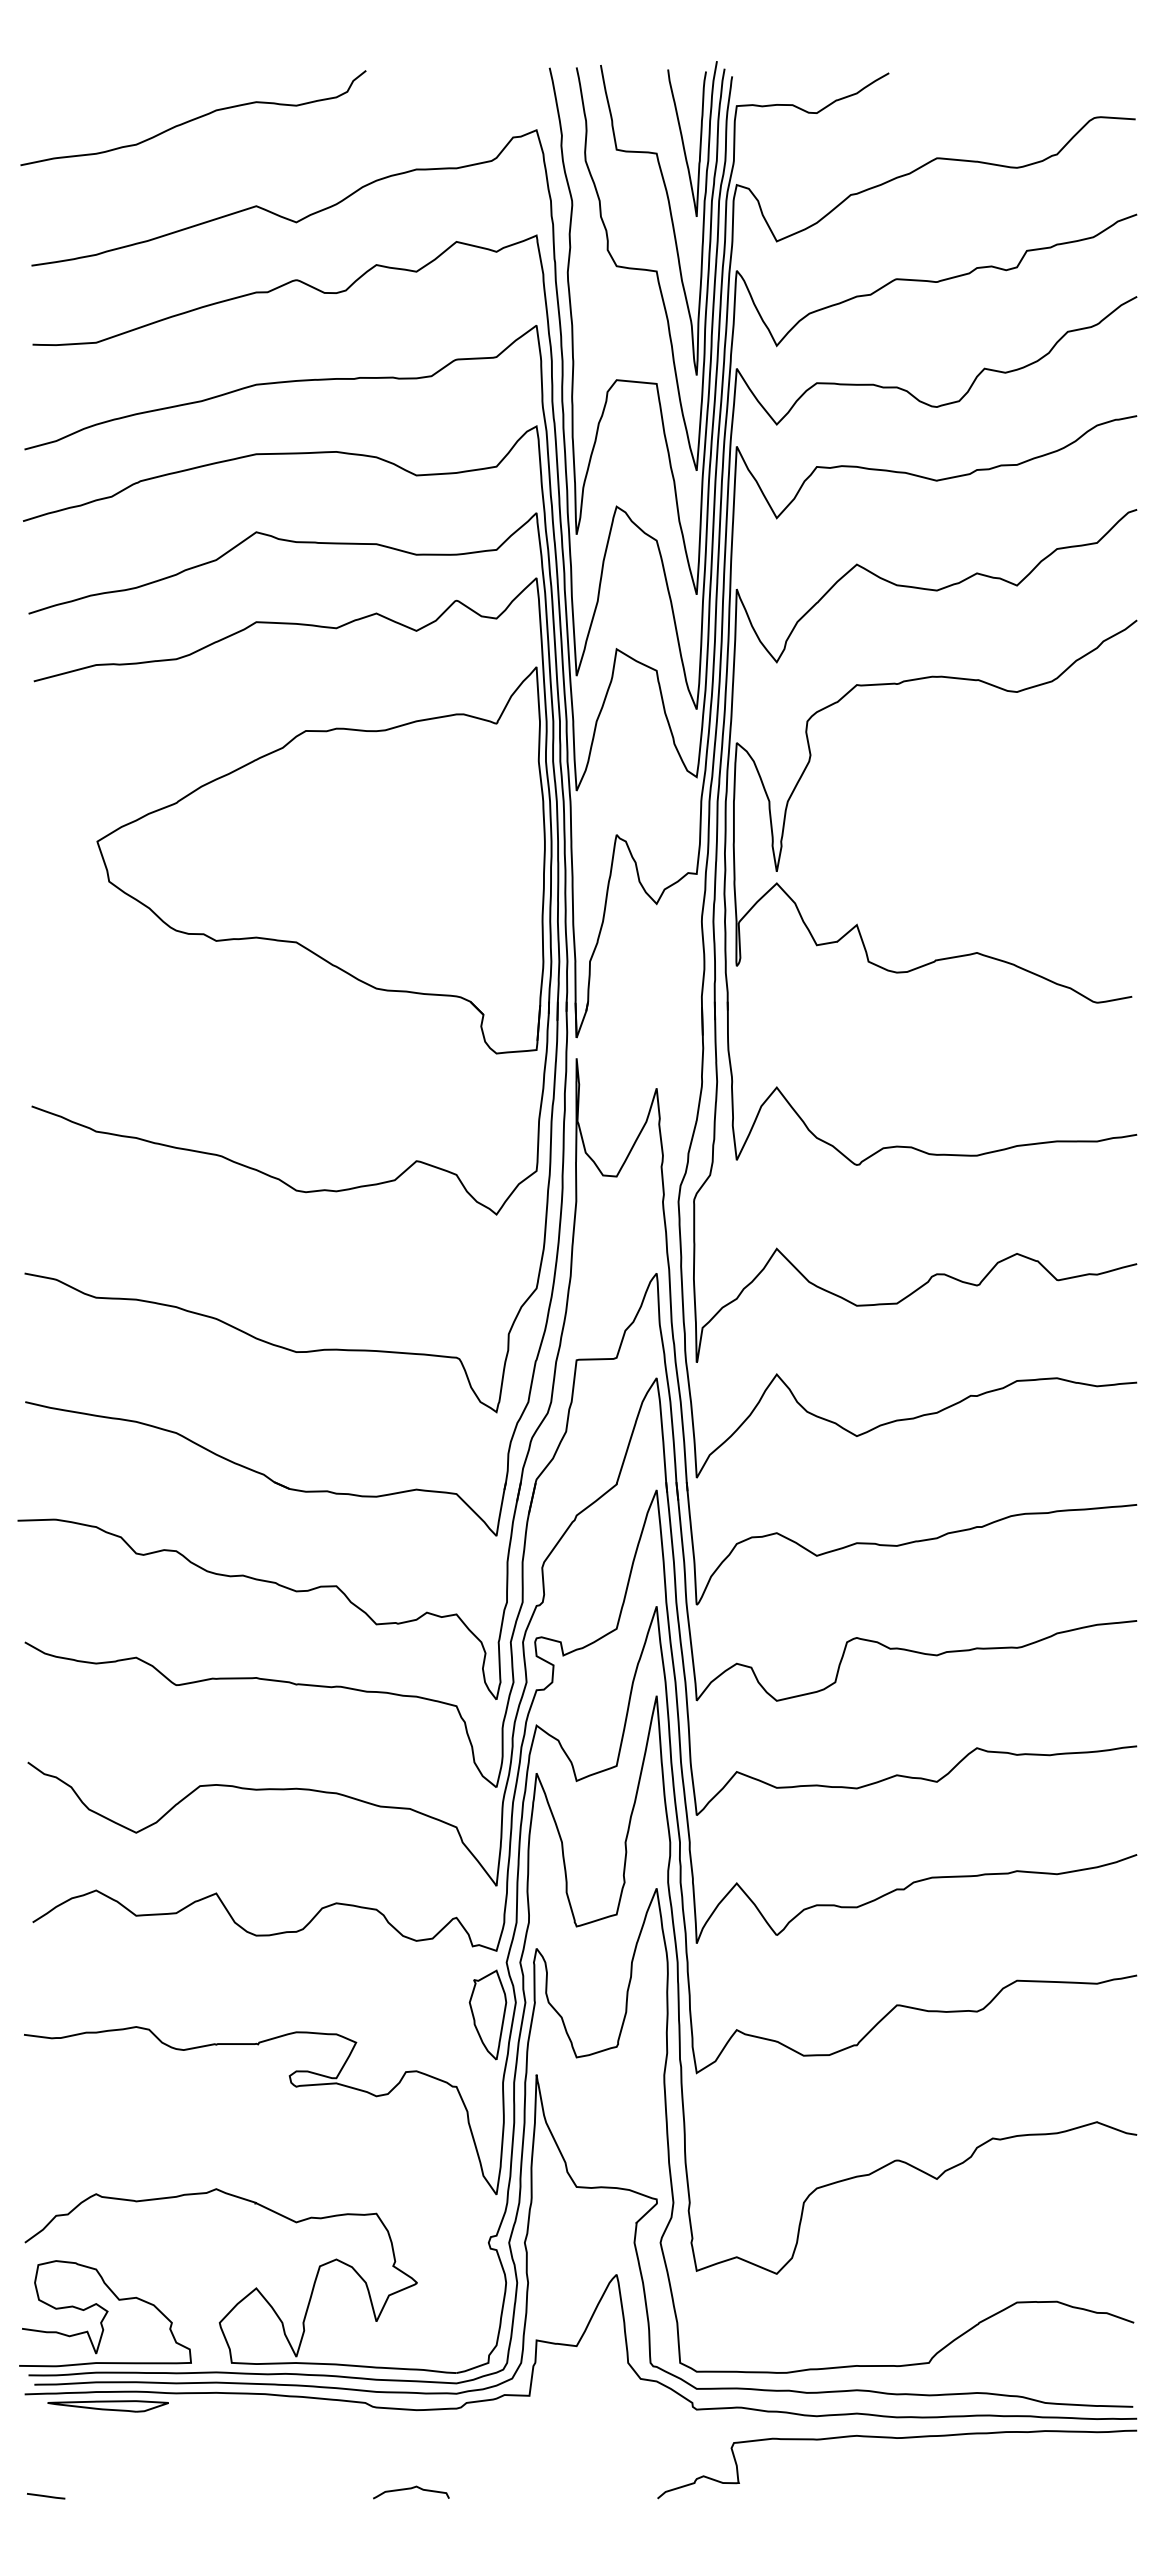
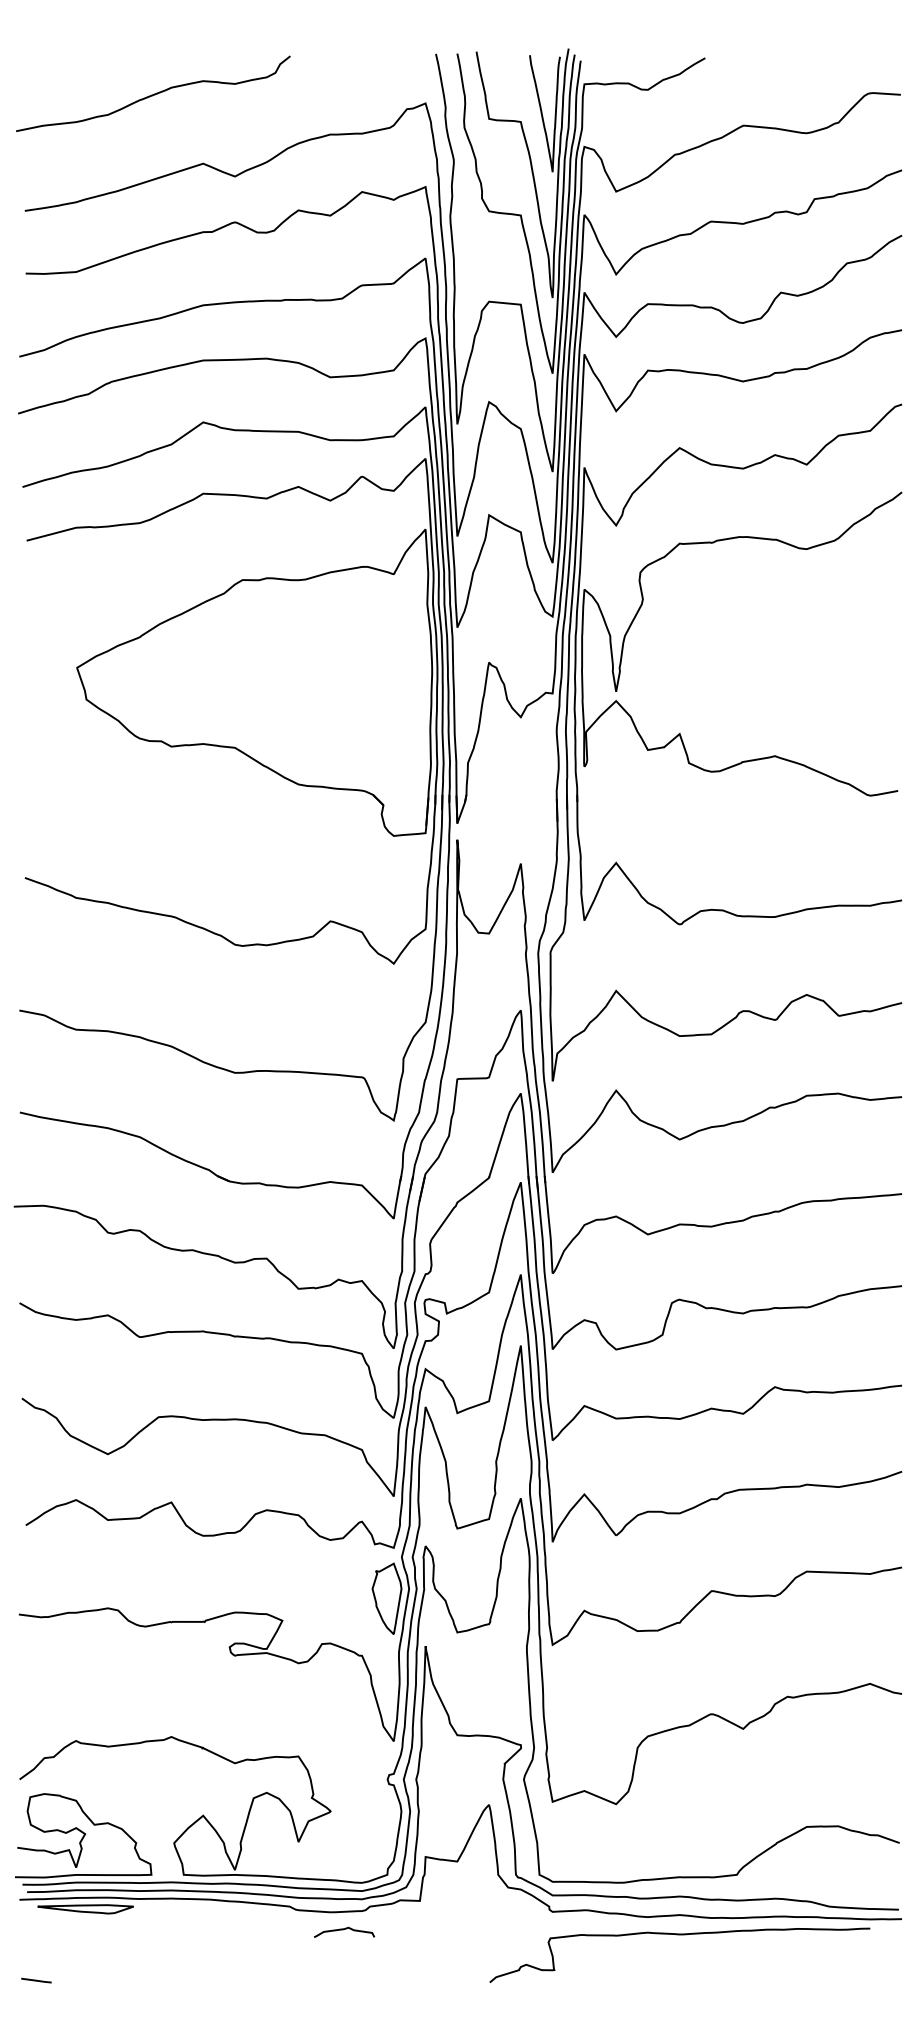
curve: (897, 2438) -> (680, 1934), moved
curve: (411, 2489) -> (344, 1930), moved

